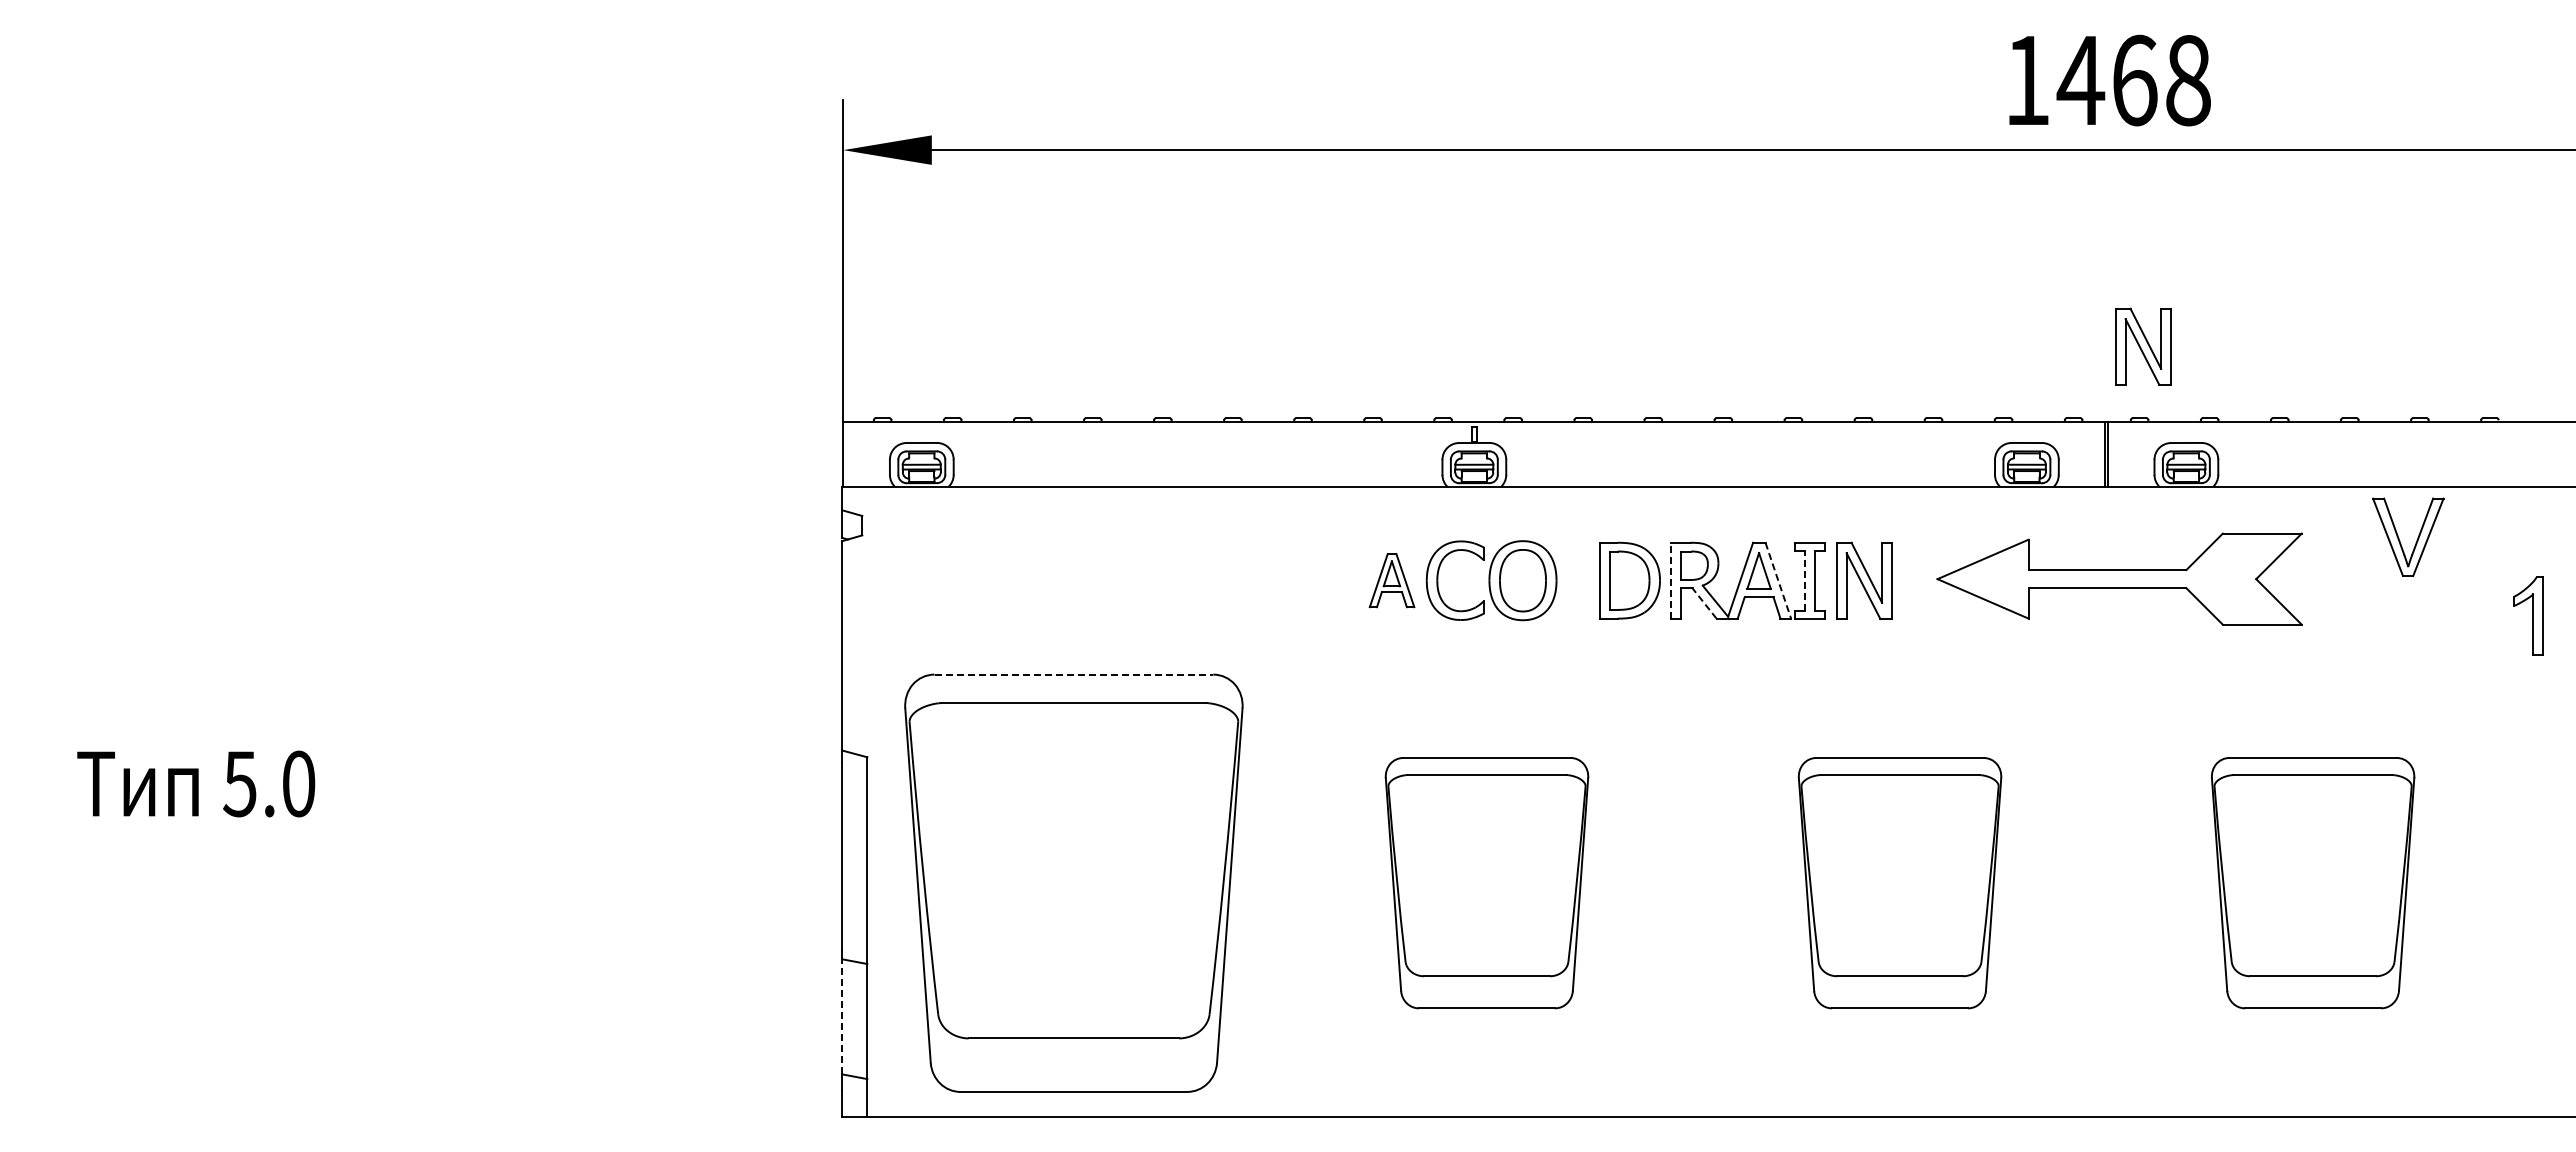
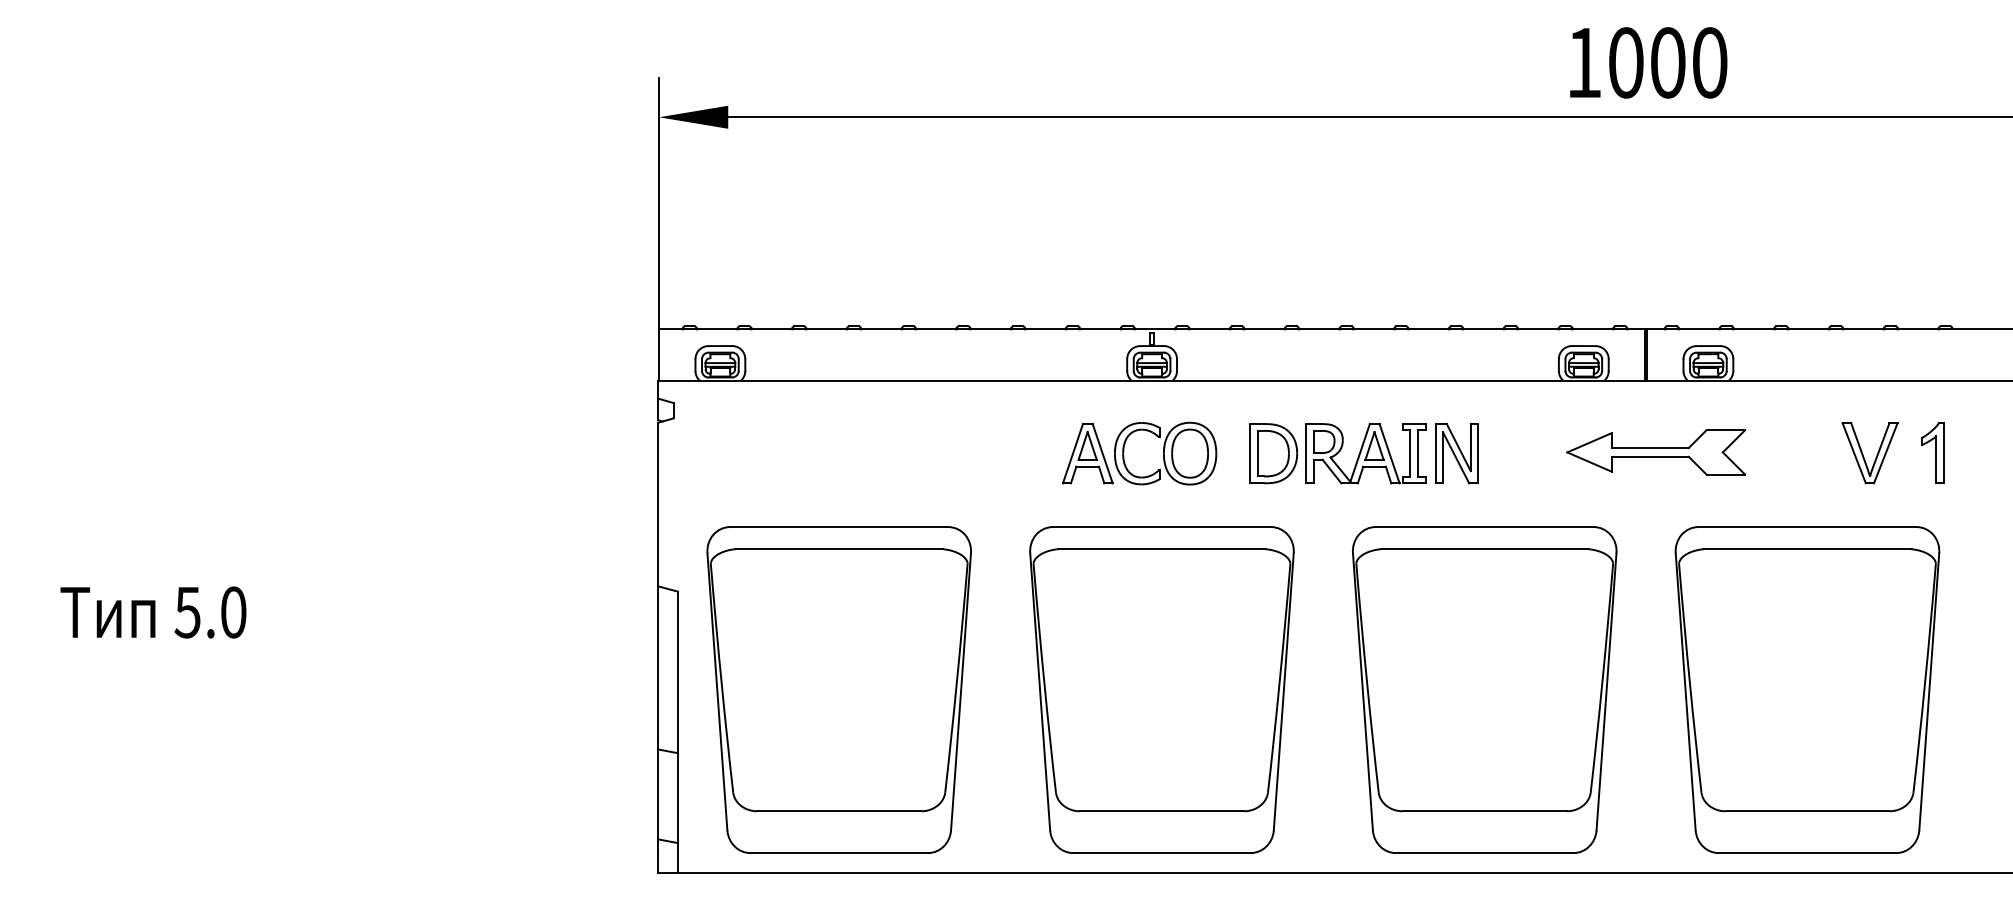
text: (2133, 80) -> (1667, 62), 1468 -> 1000
part: (2143, 346) -> (1674, 270), removed
part: (2400, 540) -> (1863, 455), moved
part: (2119, 578) -> (1656, 451), size x0.62
part: (1391, 580) -> (1087, 453), size x1.43
line: (1670, 580) -> (1305, 453), dashed -> solid
line: (1805, 580) -> (1410, 453), dashed -> solid
line: (1778, 581) -> (1389, 454), dashed -> solid
line: (1704, 603) -> (1331, 471), dashed -> solid
part: (2528, 615) -> (1932, 452), moved
line: (1074, 674) -> (839, 526), dashed -> solid
part: (1486, 882) -> (1161, 689), size x1.67
part: (1899, 882) -> (1484, 689), size x1.67
part: (2312, 882) -> (1806, 689), size x1.67
line: (842, 1016) -> (658, 794), dashed -> solid

